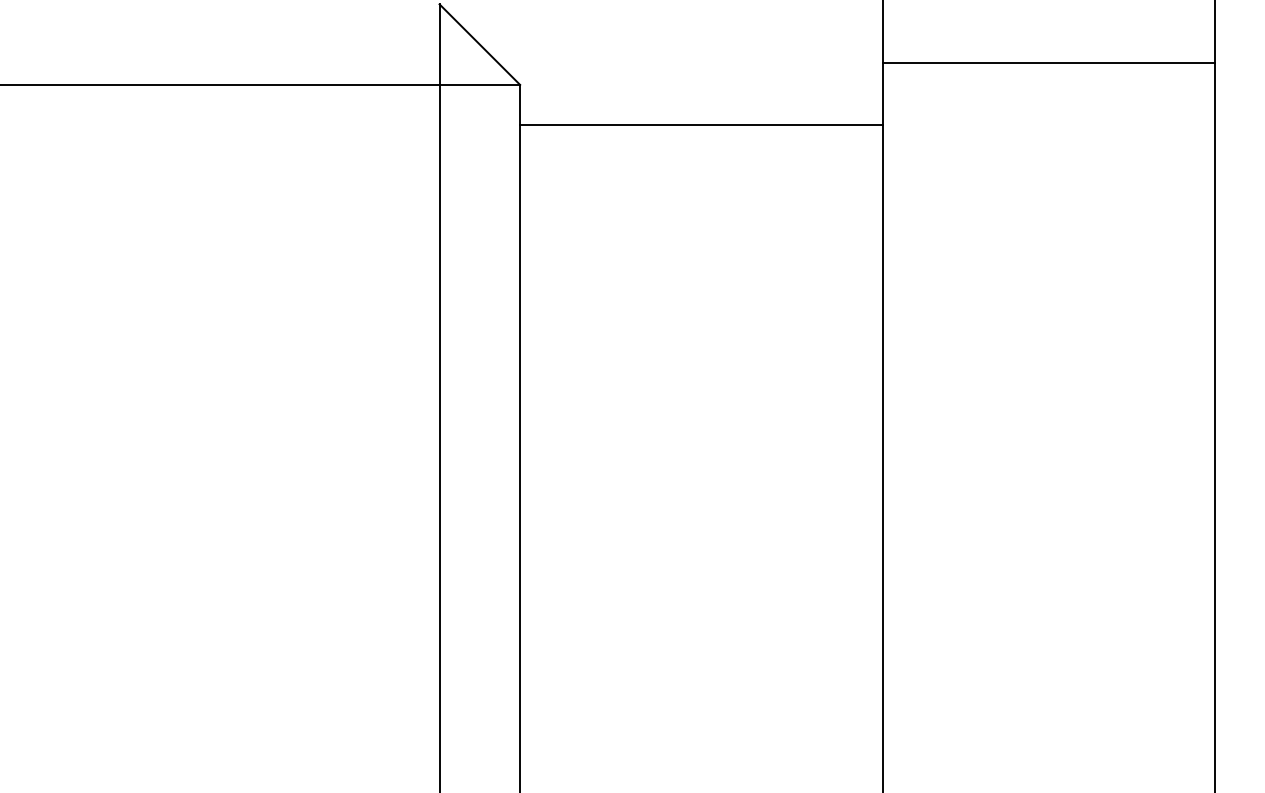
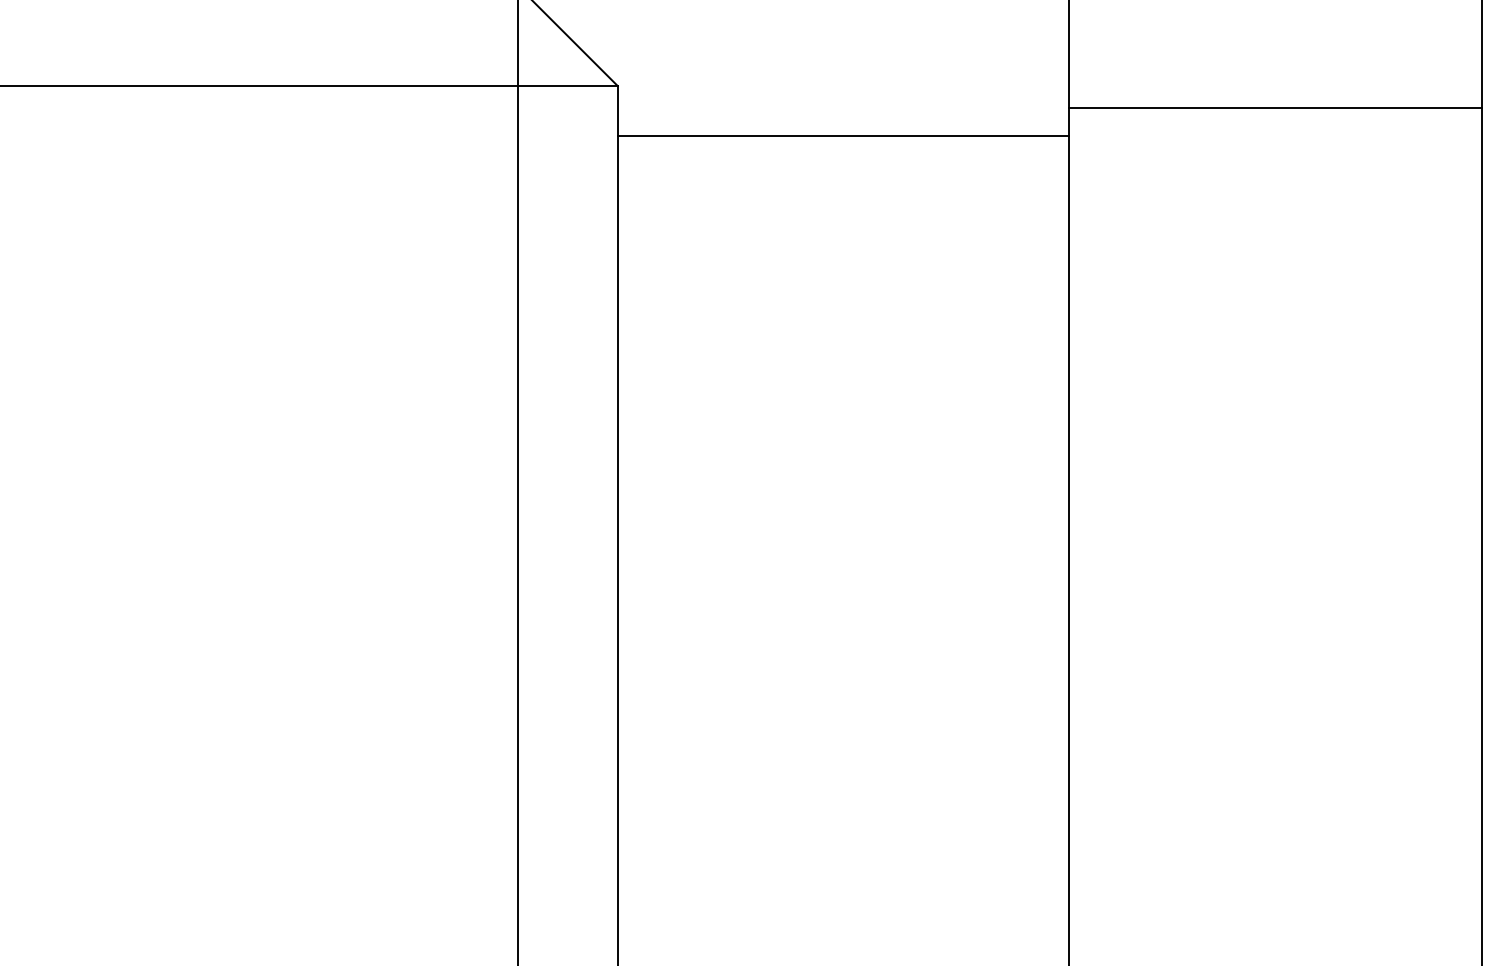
line: (1048, 62) -> (1274, 107), moved

